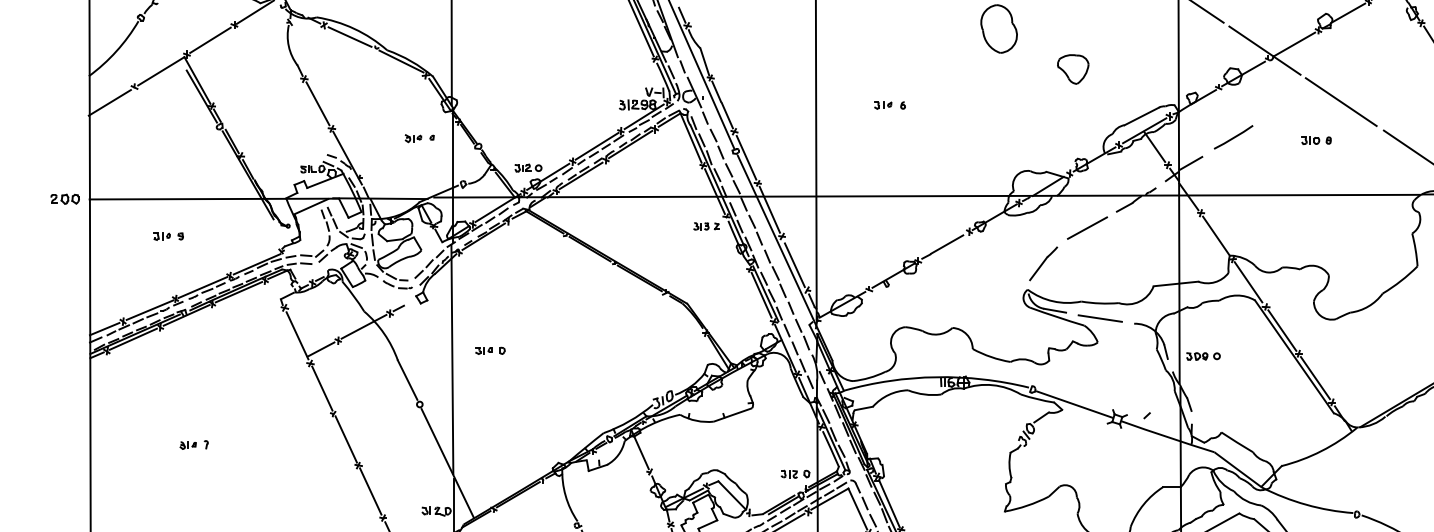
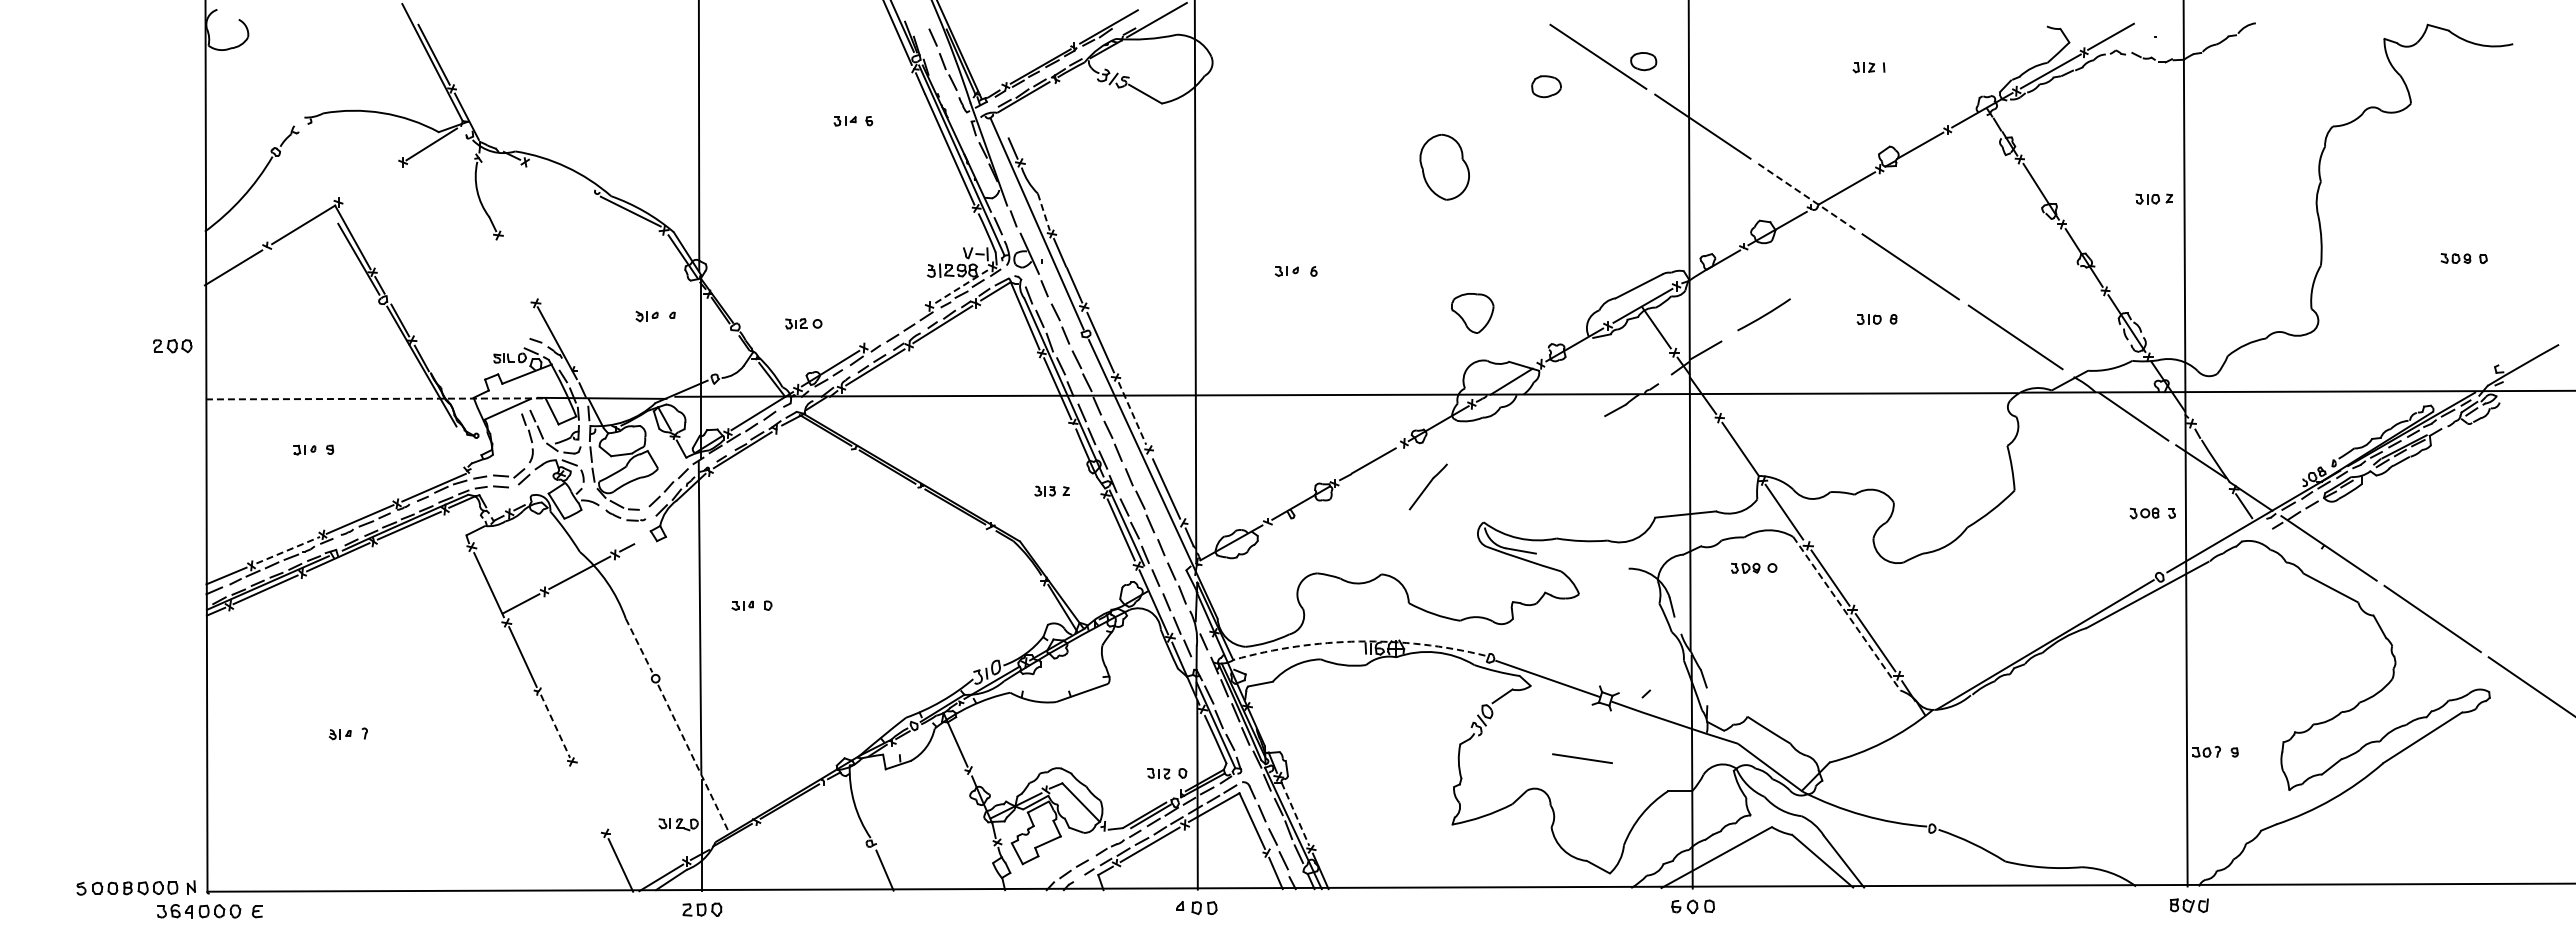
line: (349, 36) -> (560, 177), removed
line: (210, 40) -> (370, 182), removed
line: (1264, 50) -> (1806, 196), solid -> dashed
line: (705, 62) -> (1044, 212), solid -> dashed
part: (1073, 69) -> (1472, 313), moved
line: (317, 104) -> (516, 269), removed
line: (643, 117) -> (960, 287), solid -> dashed
line: (597, 145) -> (897, 326), removed
part: (528, 167) -> (803, 323), moved
line: (214, 198) -> (375, 398), solid -> dashed
part: (65, 199) -> (172, 346), moved
line: (769, 209) -> (1132, 413), solid -> dashed
part: (706, 225) -> (1051, 490), moved
line: (1087, 228) -> (1564, 438), removed
part: (1043, 263) -> (1427, 486), moved
line: (150, 310) -> (288, 550), solid -> dashed
line: (1100, 318) -> (1582, 758), moved
part: (1203, 355) -> (1754, 567), moved
line: (1294, 356) -> (1846, 613), solid -> dashed
arc: (936, 377) -> (1359, 641), solid -> dashed
line: (407, 380) -> (639, 645), solid -> dashed
line: (346, 439) -> (555, 726), solid -> dashed
line: (447, 463) -> (693, 758), solid -> dashed
line: (370, 490) -> (588, 796), removed
line: (889, 504) -> (1295, 814), solid -> dashed

